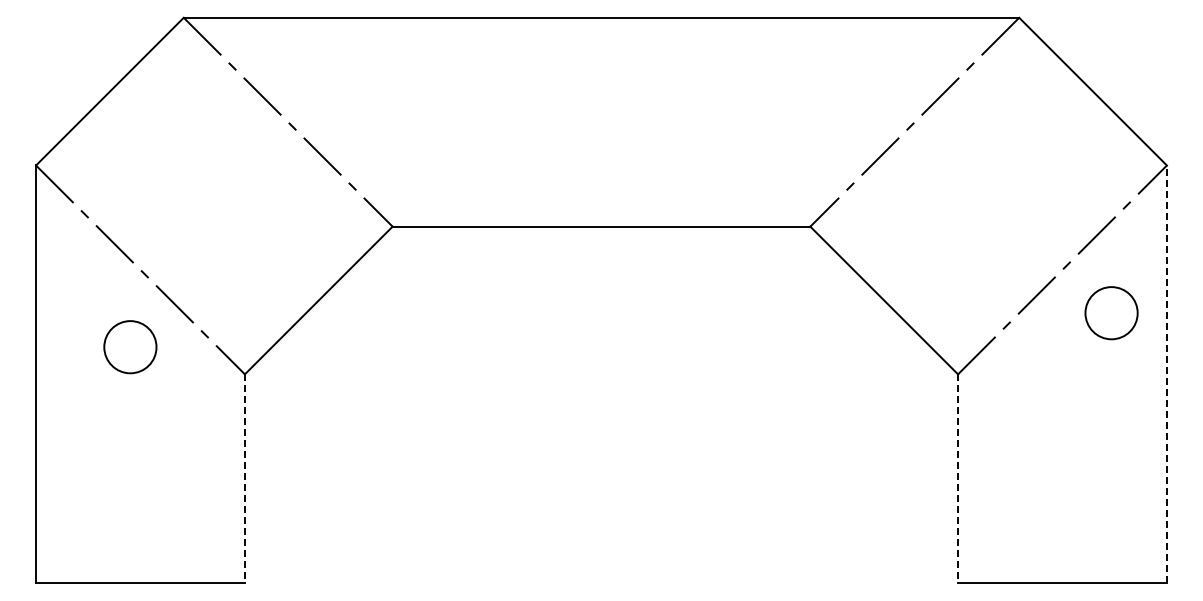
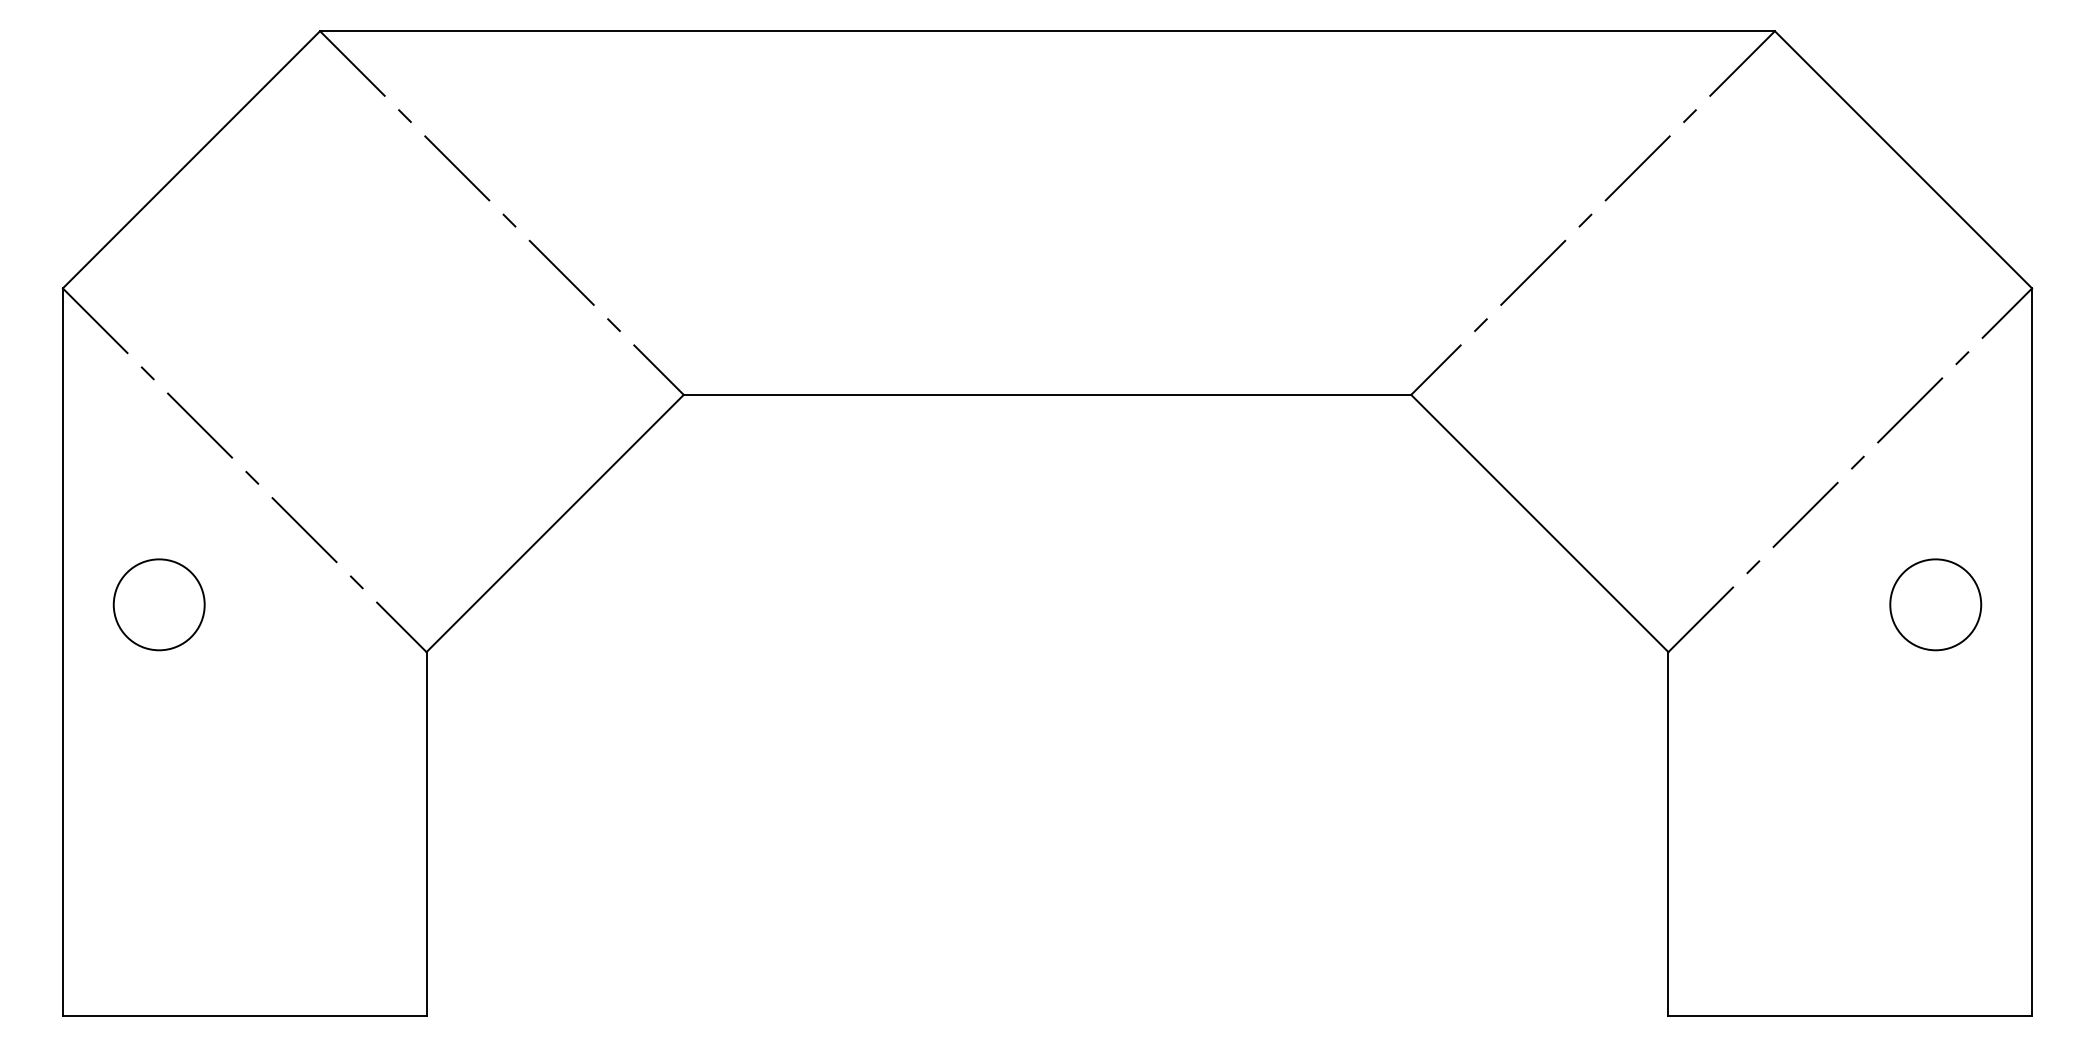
circle: (1111, 313) -> (1935, 605), moved
circle: (130, 347) -> (159, 605), moved
line: (1166, 374) -> (2031, 652), dashed -> solid
line: (244, 479) -> (425, 835), dashed -> solid
line: (958, 479) -> (1669, 835), dashed -> solid

